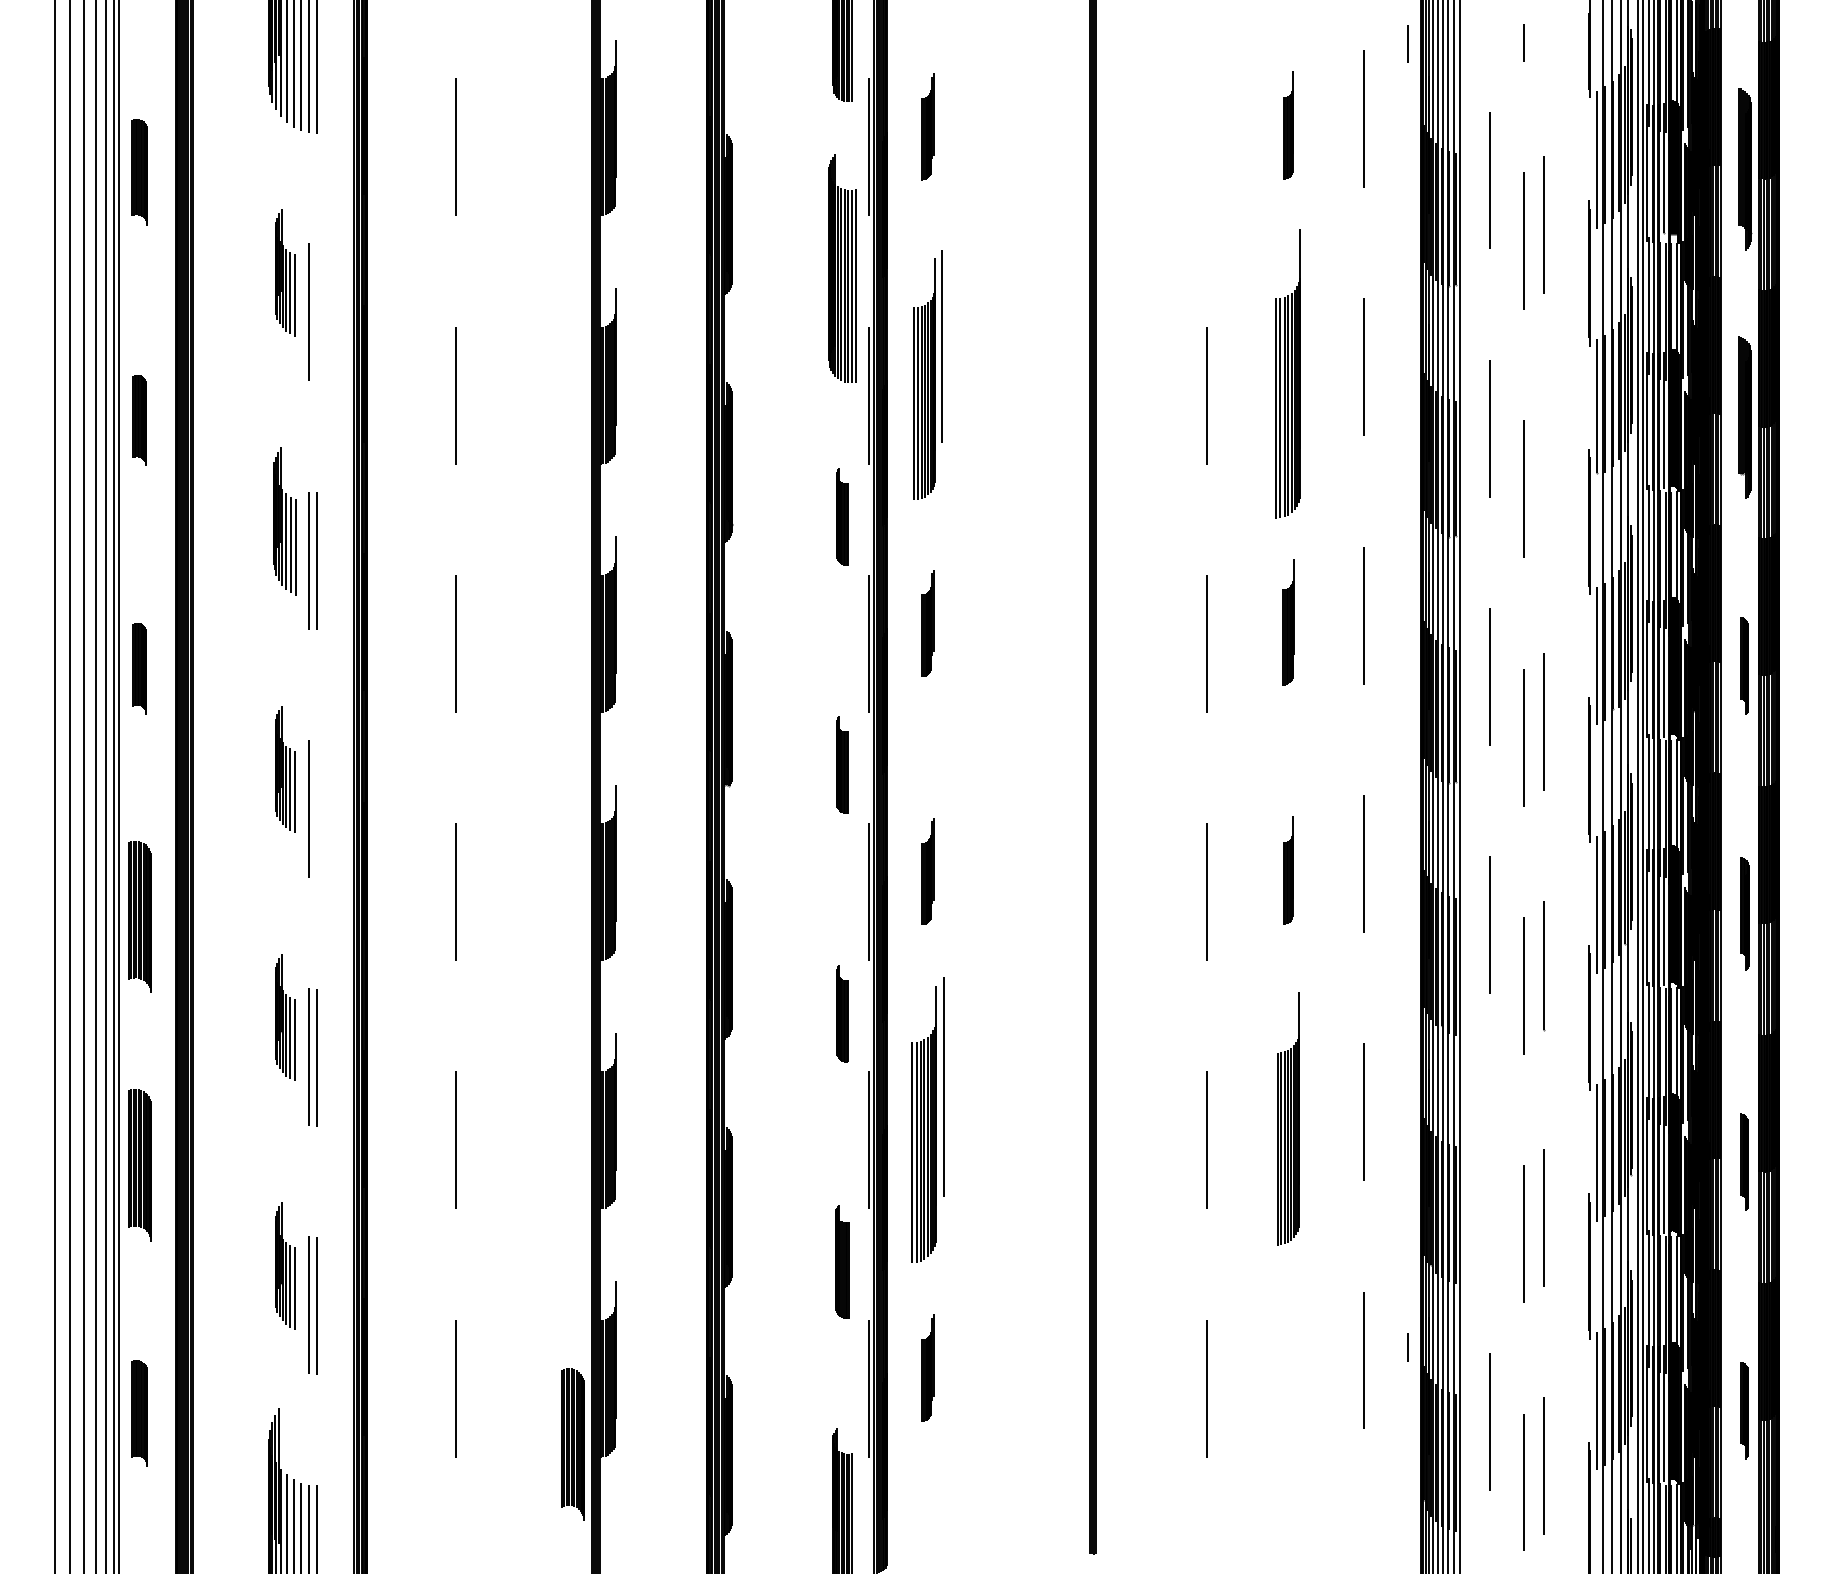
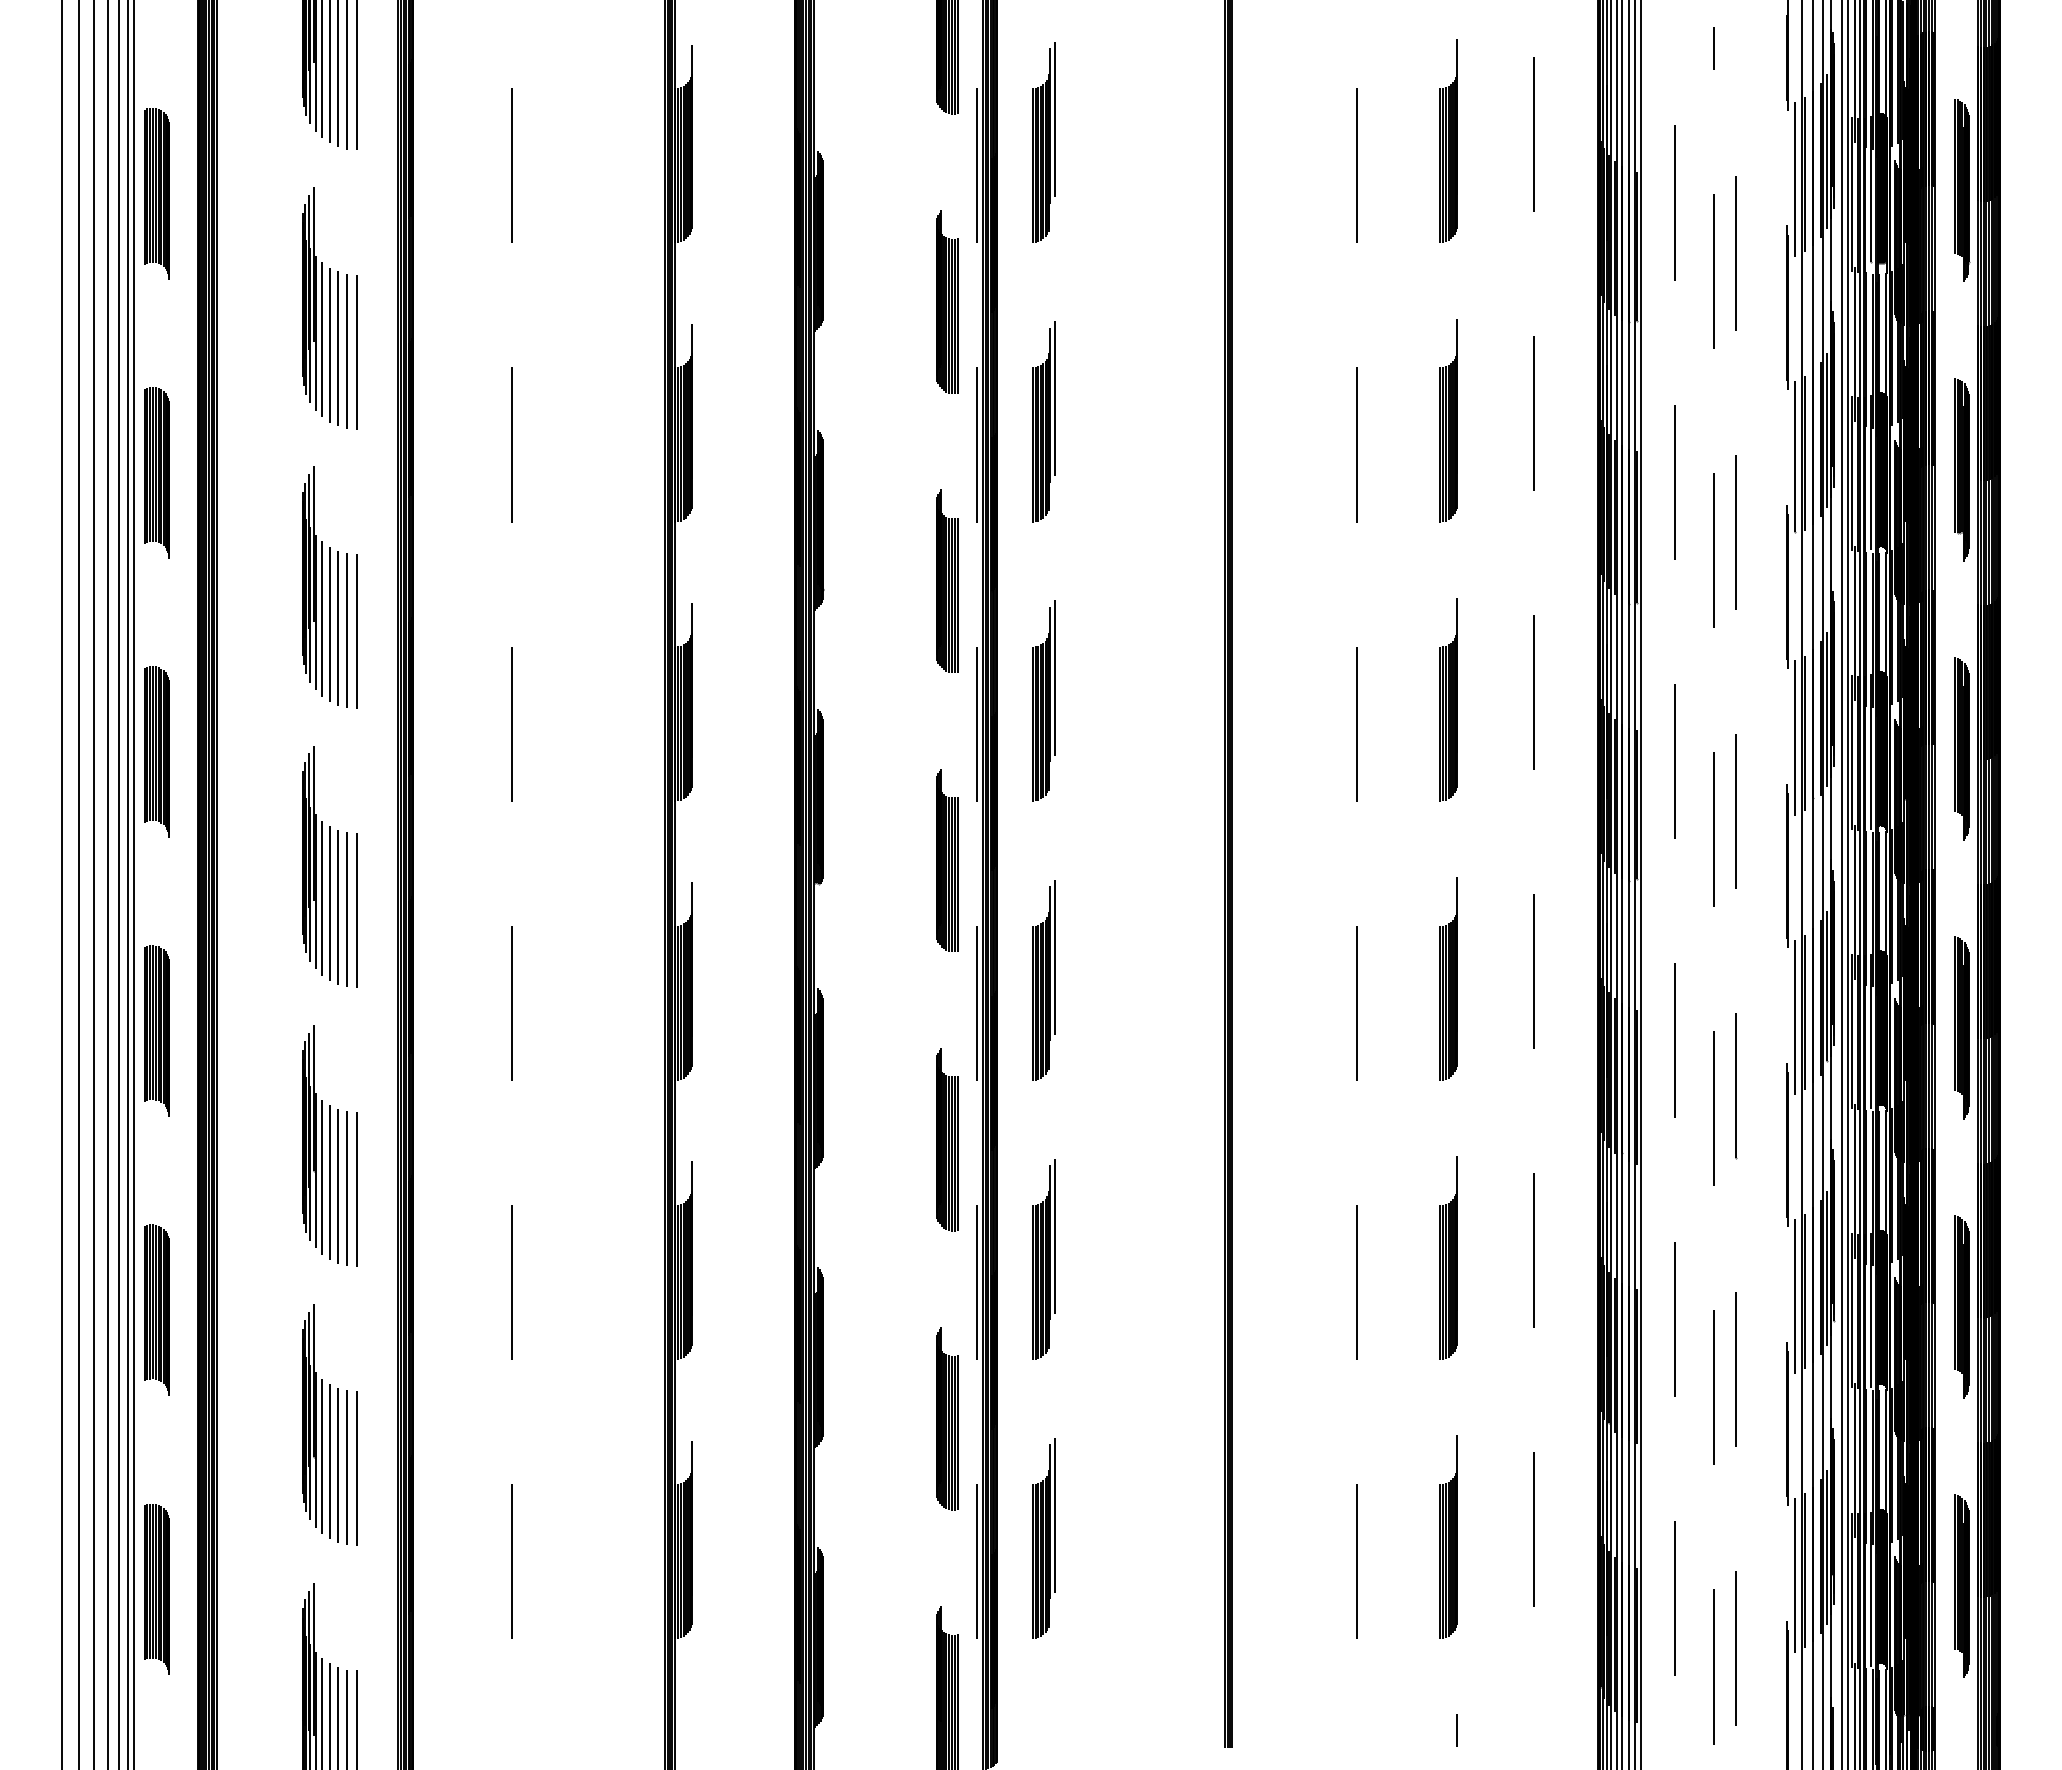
line: (1408, 43) -> (1583, 49), removed
part: (1288, 124) -> (1448, 140), size x1.67
part: (928, 126) -> (1043, 142), size x1.67
line: (1206, 147) -> (1356, 165), added
part: (139, 172) -> (156, 193), size x1.43
part: (842, 268) -> (947, 301), size x0.71
part: (285, 272) -> (320, 306), size x1.67
line: (317, 312) -> (356, 351), added
part: (1288, 373) -> (1448, 420), size x0.62
part: (928, 374) -> (1043, 421), size x0.71
part: (139, 420) -> (156, 472), size x1.67
line: (1544, 472) -> (1736, 531), added
part: (842, 516) -> (947, 580), size x1.67
part: (285, 520) -> (320, 585), size x1.43
part: (928, 622) -> (1043, 700), size x1.67
part: (1288, 622) -> (1448, 699), size x1.43
part: (1744, 665) -> (1961, 748), size x1.67
part: (139, 668) -> (156, 751), size x1.67
part: (842, 765) -> (947, 860), size x1.67
part: (285, 769) -> (320, 865), size x1.67
line: (317, 809) -> (356, 910), added
part: (1288, 870) -> (1448, 978), size x1.67
part: (928, 871) -> (1043, 980), size x1.67
part: (1744, 913) -> (1961, 1027), size x1.43
part: (842, 1013) -> (947, 1139), size x1.67
part: (285, 1017) -> (320, 1144), size x1.67
part: (1288, 1118) -> (1448, 1257), size x0.71
part: (928, 1120) -> (1043, 1259), size x0.62
part: (1744, 1161) -> (1961, 1306), size x1.67
line: (1490, 1173) -> (1675, 1319), added
part: (842, 1261) -> (947, 1418), size x1.43
part: (285, 1265) -> (320, 1423), size x1.67
line: (1407, 1347) -> (1456, 1730), moved
part: (1288, 1366) -> (1448, 1536), added
part: (928, 1368) -> (1043, 1538), size x1.67
part: (1744, 1409) -> (1961, 1585), size x1.67
part: (139, 1413) -> (156, 1589), size x1.43
part: (572, 1443) -> (643, 1623), removed

